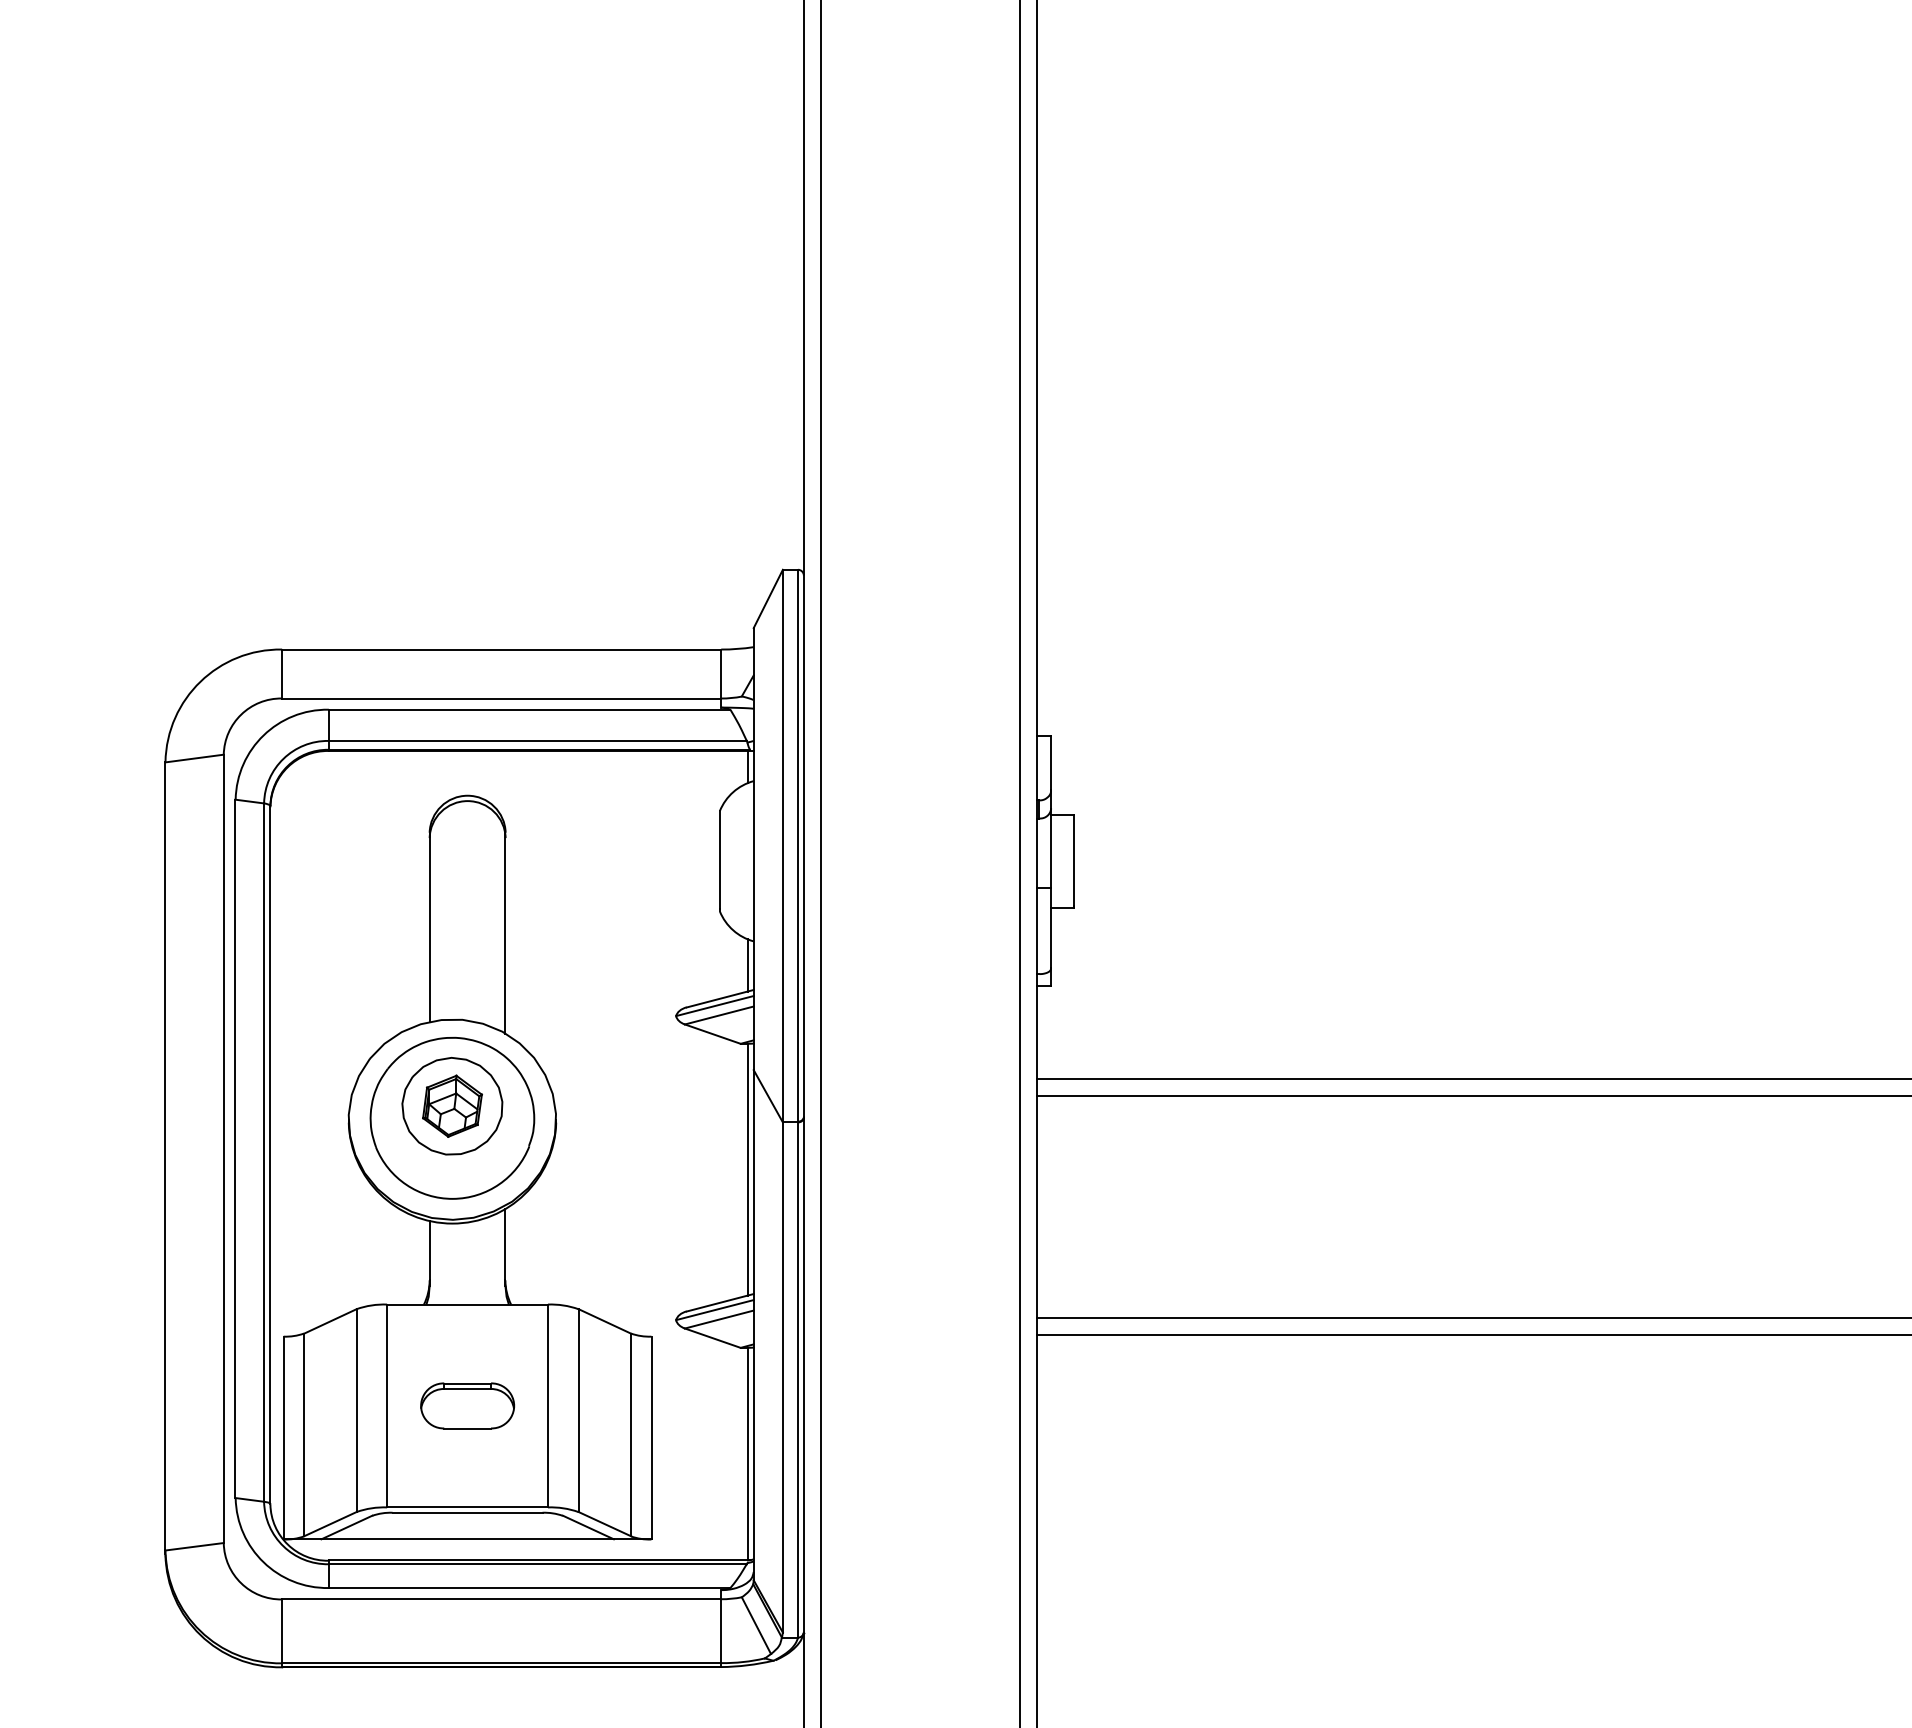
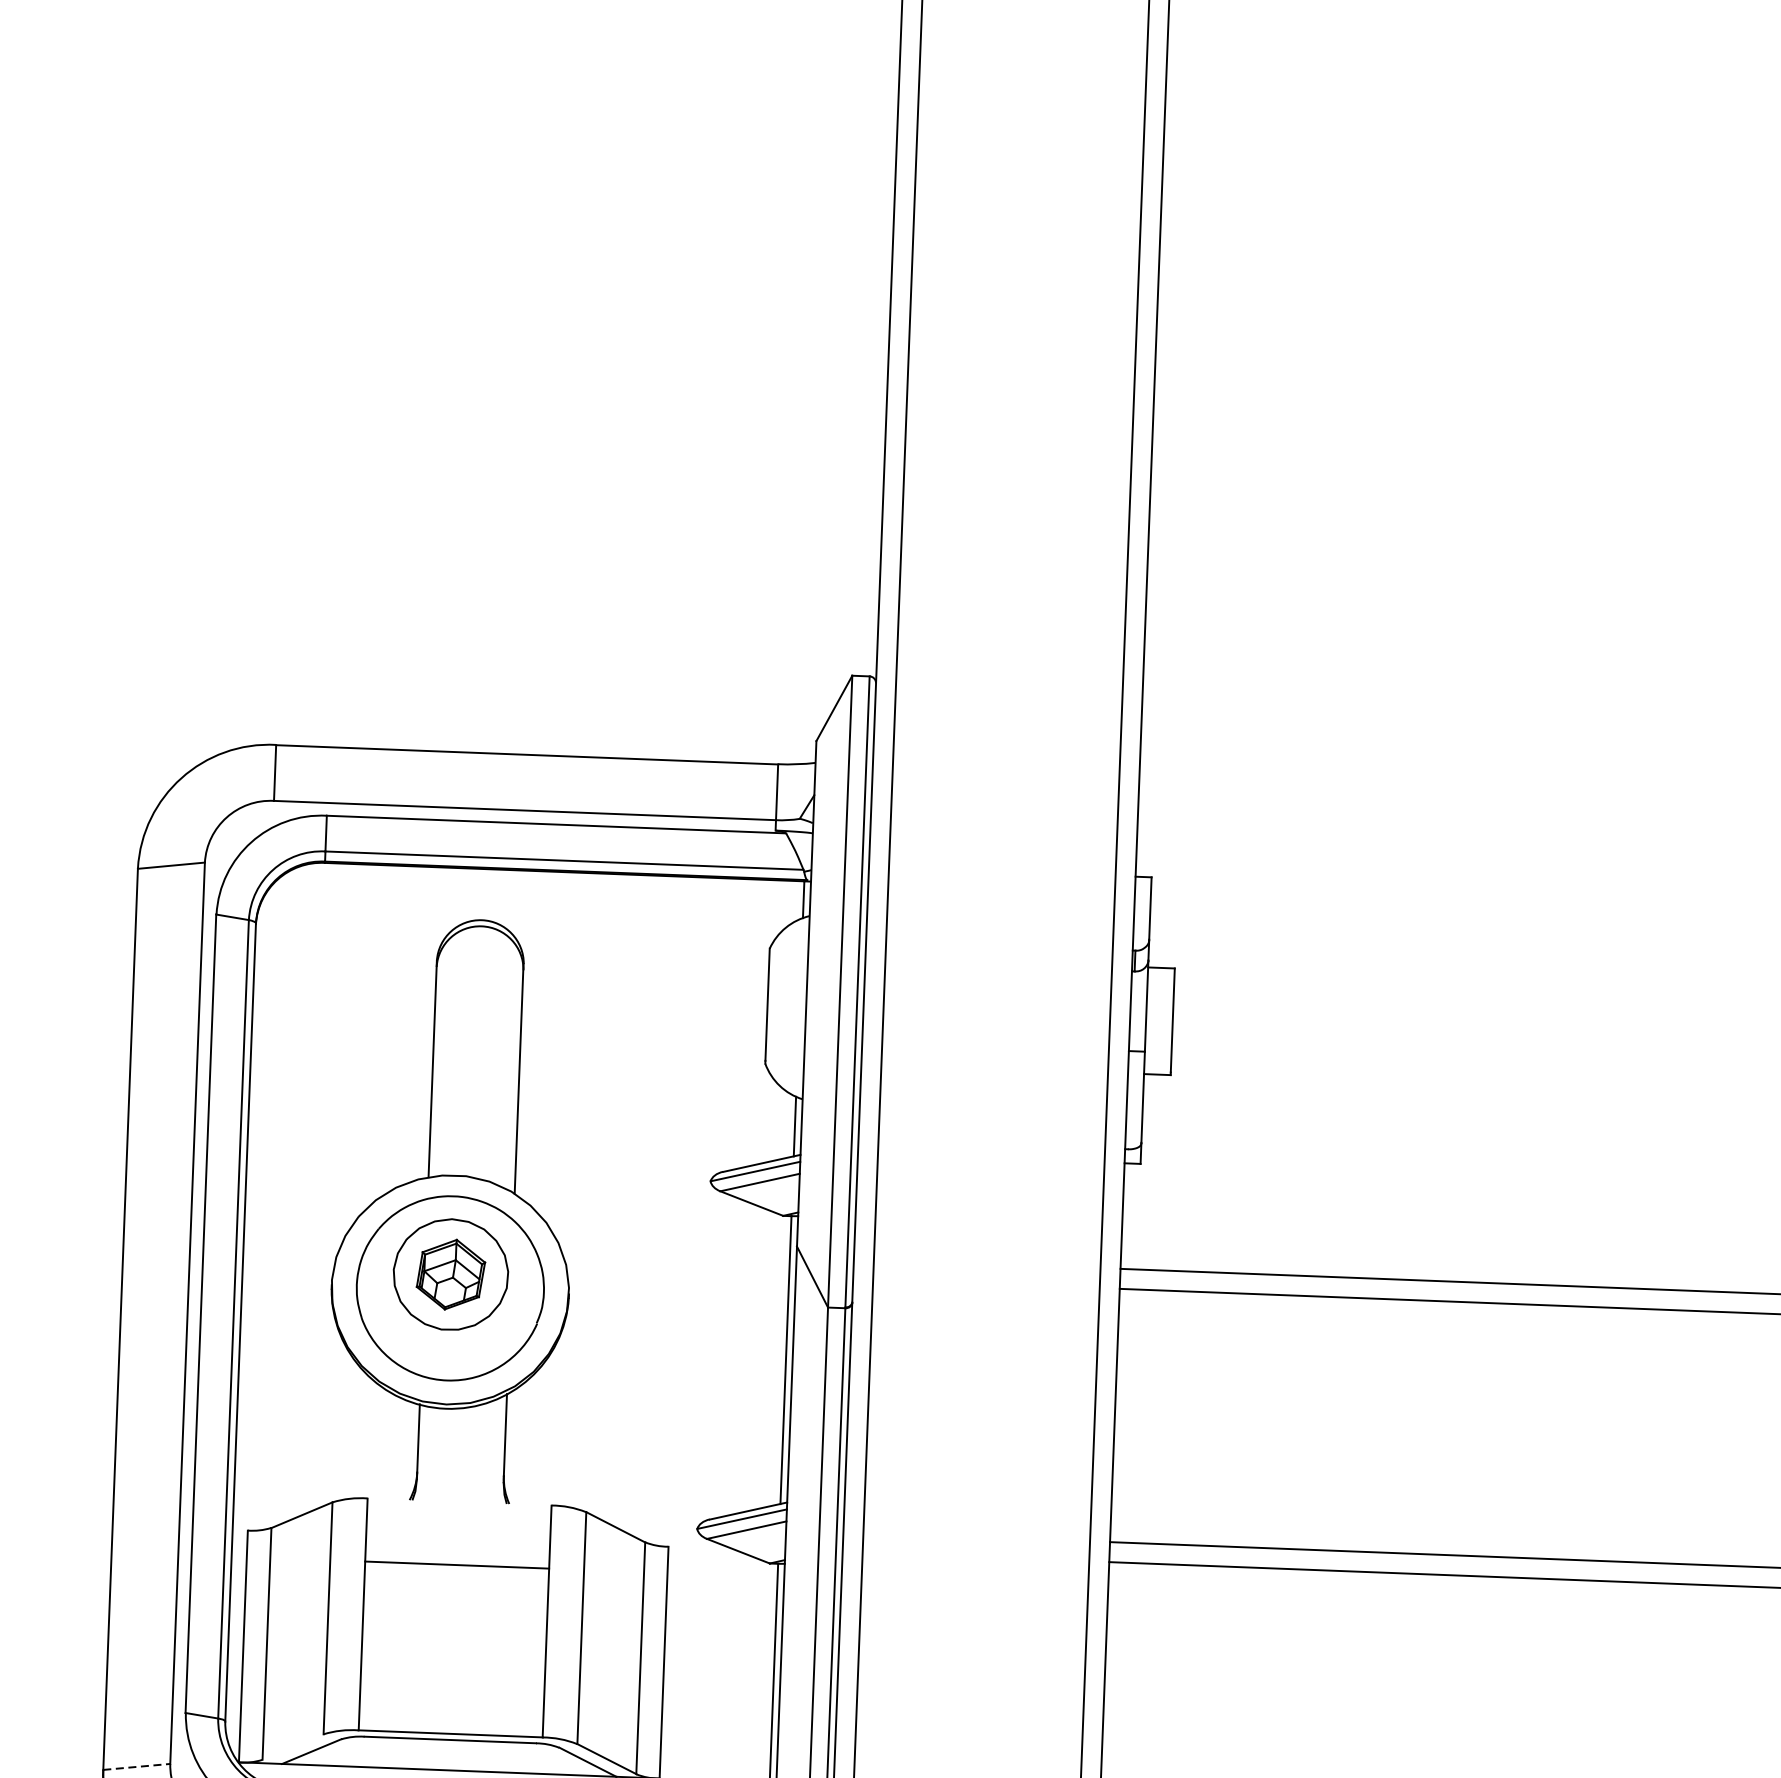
line: (467, 1304) -> (457, 1564), moved
part: (467, 1405) -> (454, 1617), removed
line: (330, 1524) -> (293, 1747), removed
line: (195, 1546) -> (137, 1766), solid -> dashed

